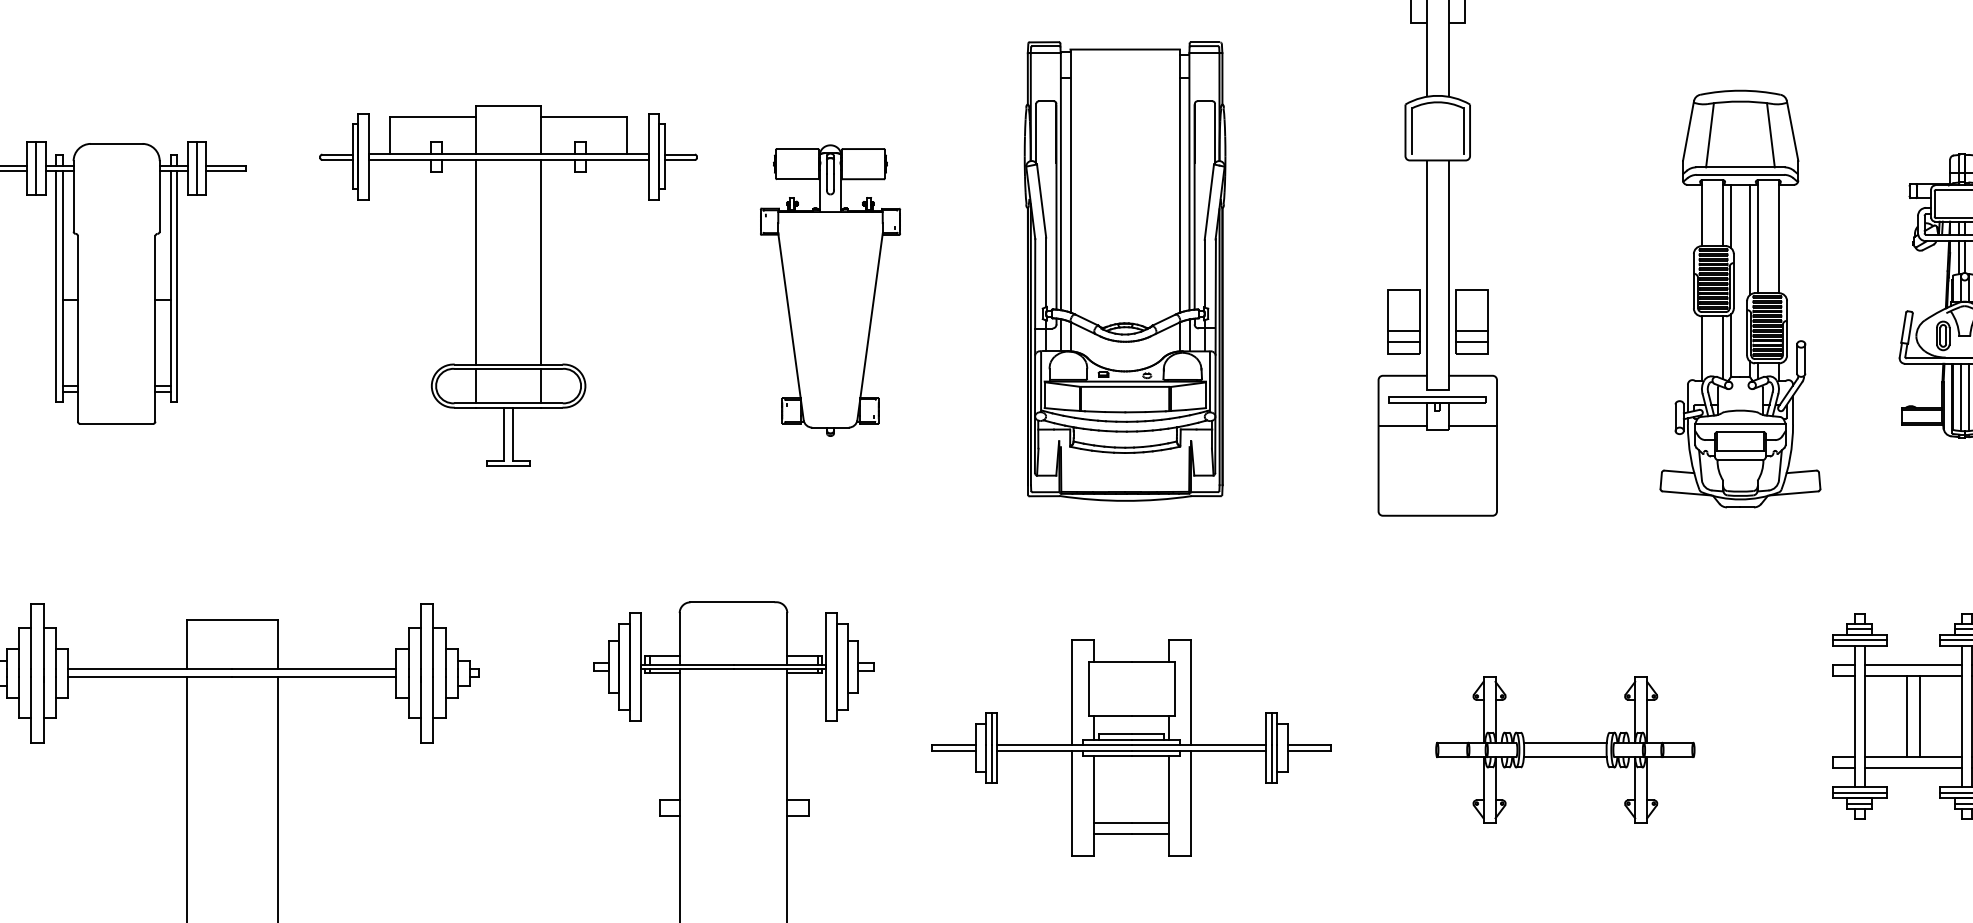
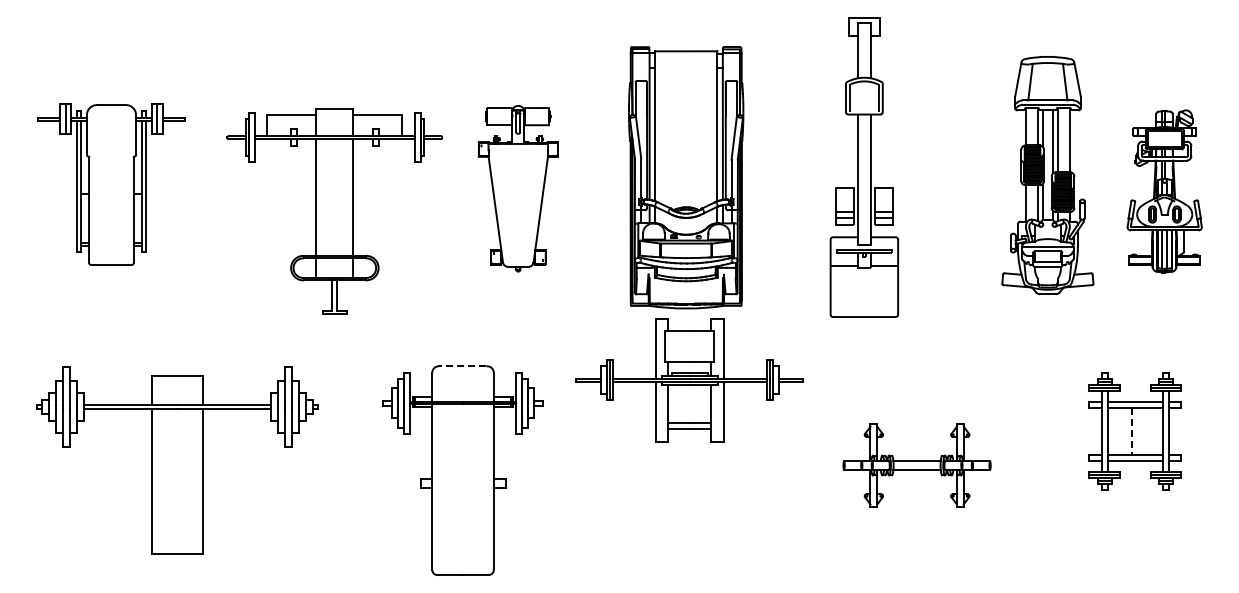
part: (507, 286) -> (334, 211), moved
part: (1739, 298) -> (1047, 175), moved
line: (732, 602) -> (462, 366), solid -> dashed
line: (1906, 716) -> (1131, 431), solid -> dashed
line: (1920, 716) -> (1139, 431), removed
part: (1130, 748) -> (689, 380), moved
part: (1564, 749) -> (916, 465), moved

